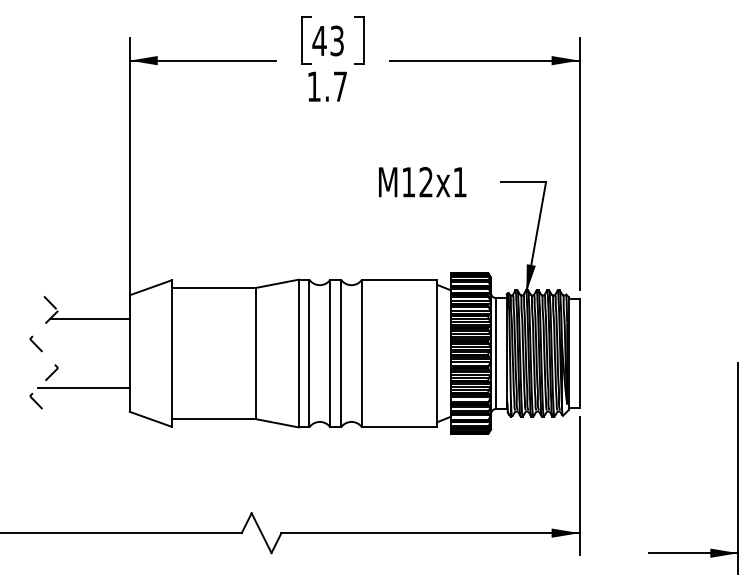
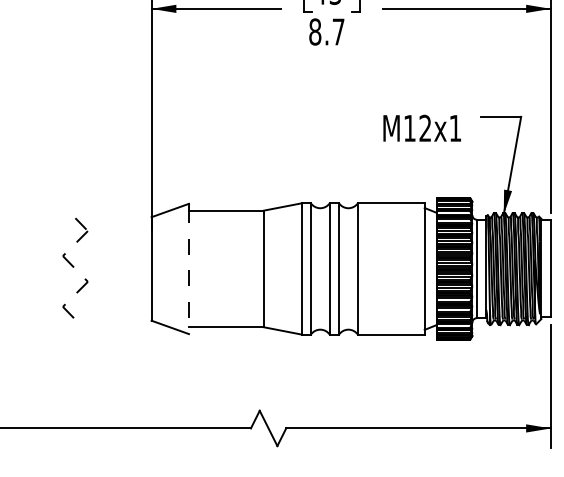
text: (314, 86) -> (315, 31), 1.7 -> 8.7
text: (422, 181) -> (422, 127), moved
line: (89, 318) -> (115, 237), removed
line: (171, 355) -> (188, 270), solid -> dashed
line: (83, 388) -> (110, 299), removed

